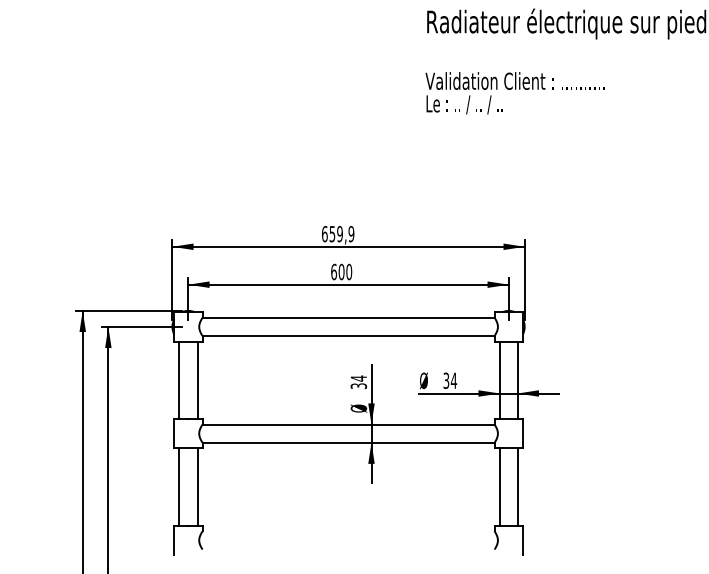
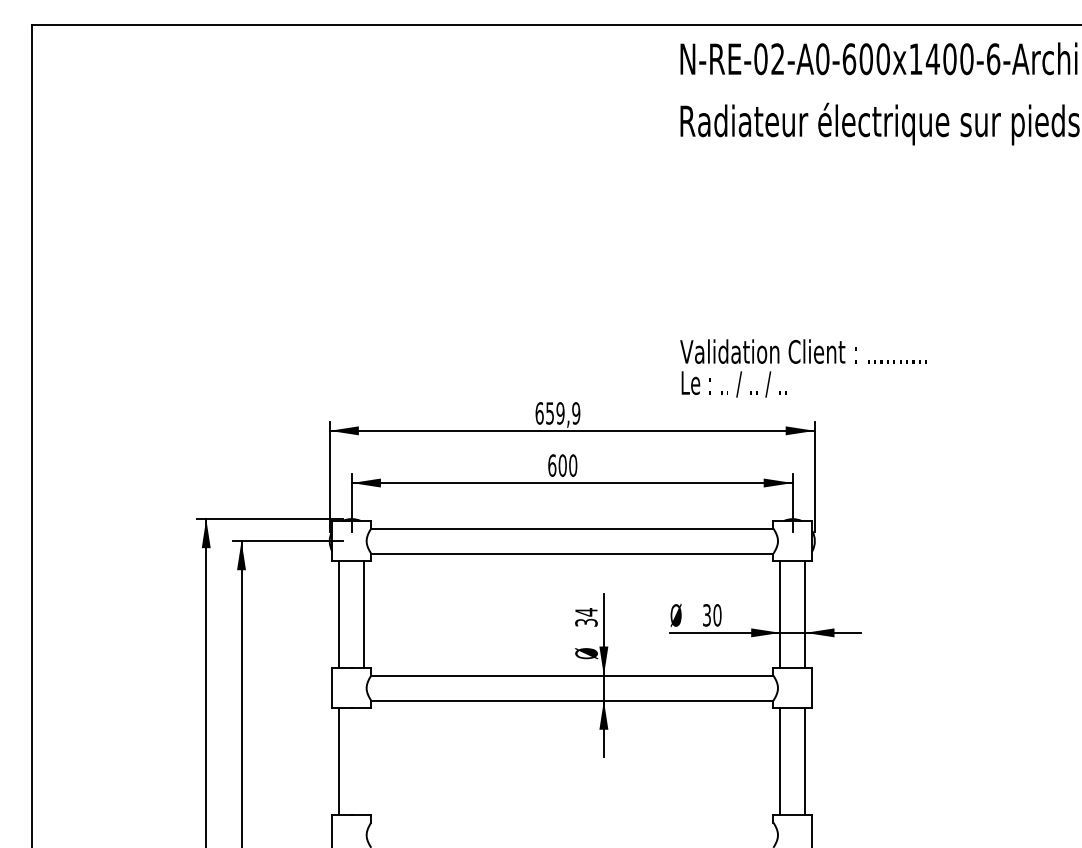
text: (515, 93) -> (803, 368), moved
text: (454, 380) -> (717, 615), 34 -> 30
line: (197, 486) -> (364, 761), removed

